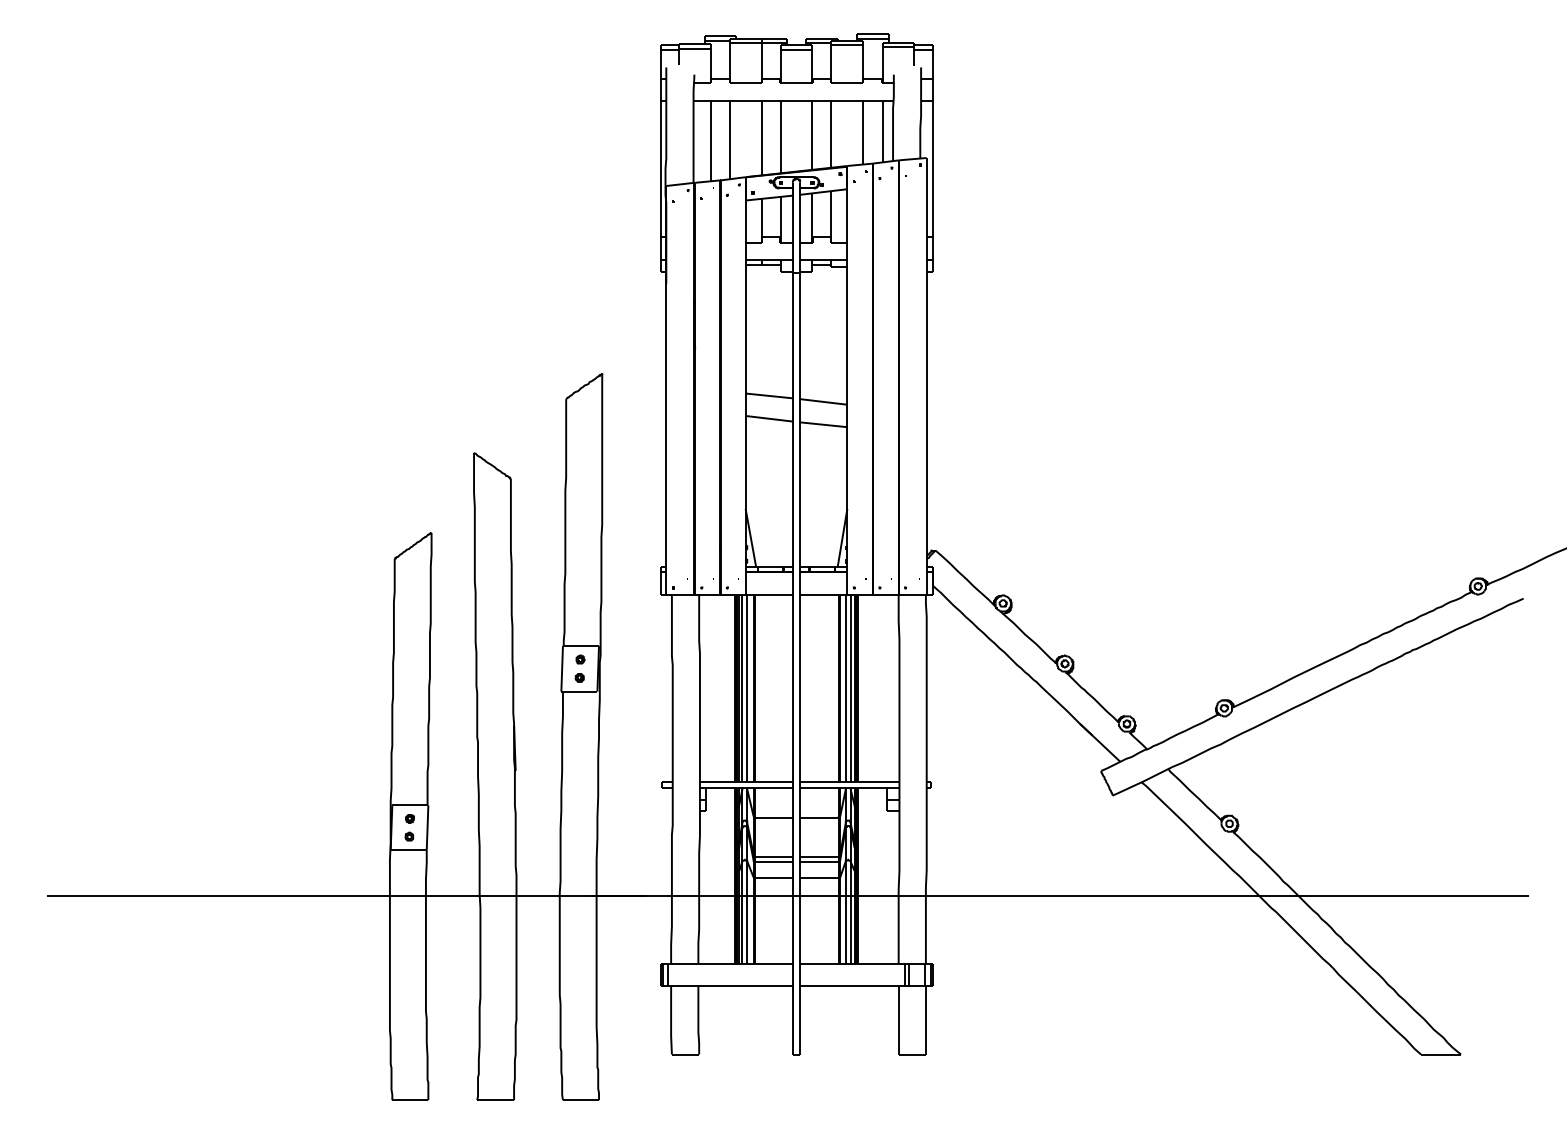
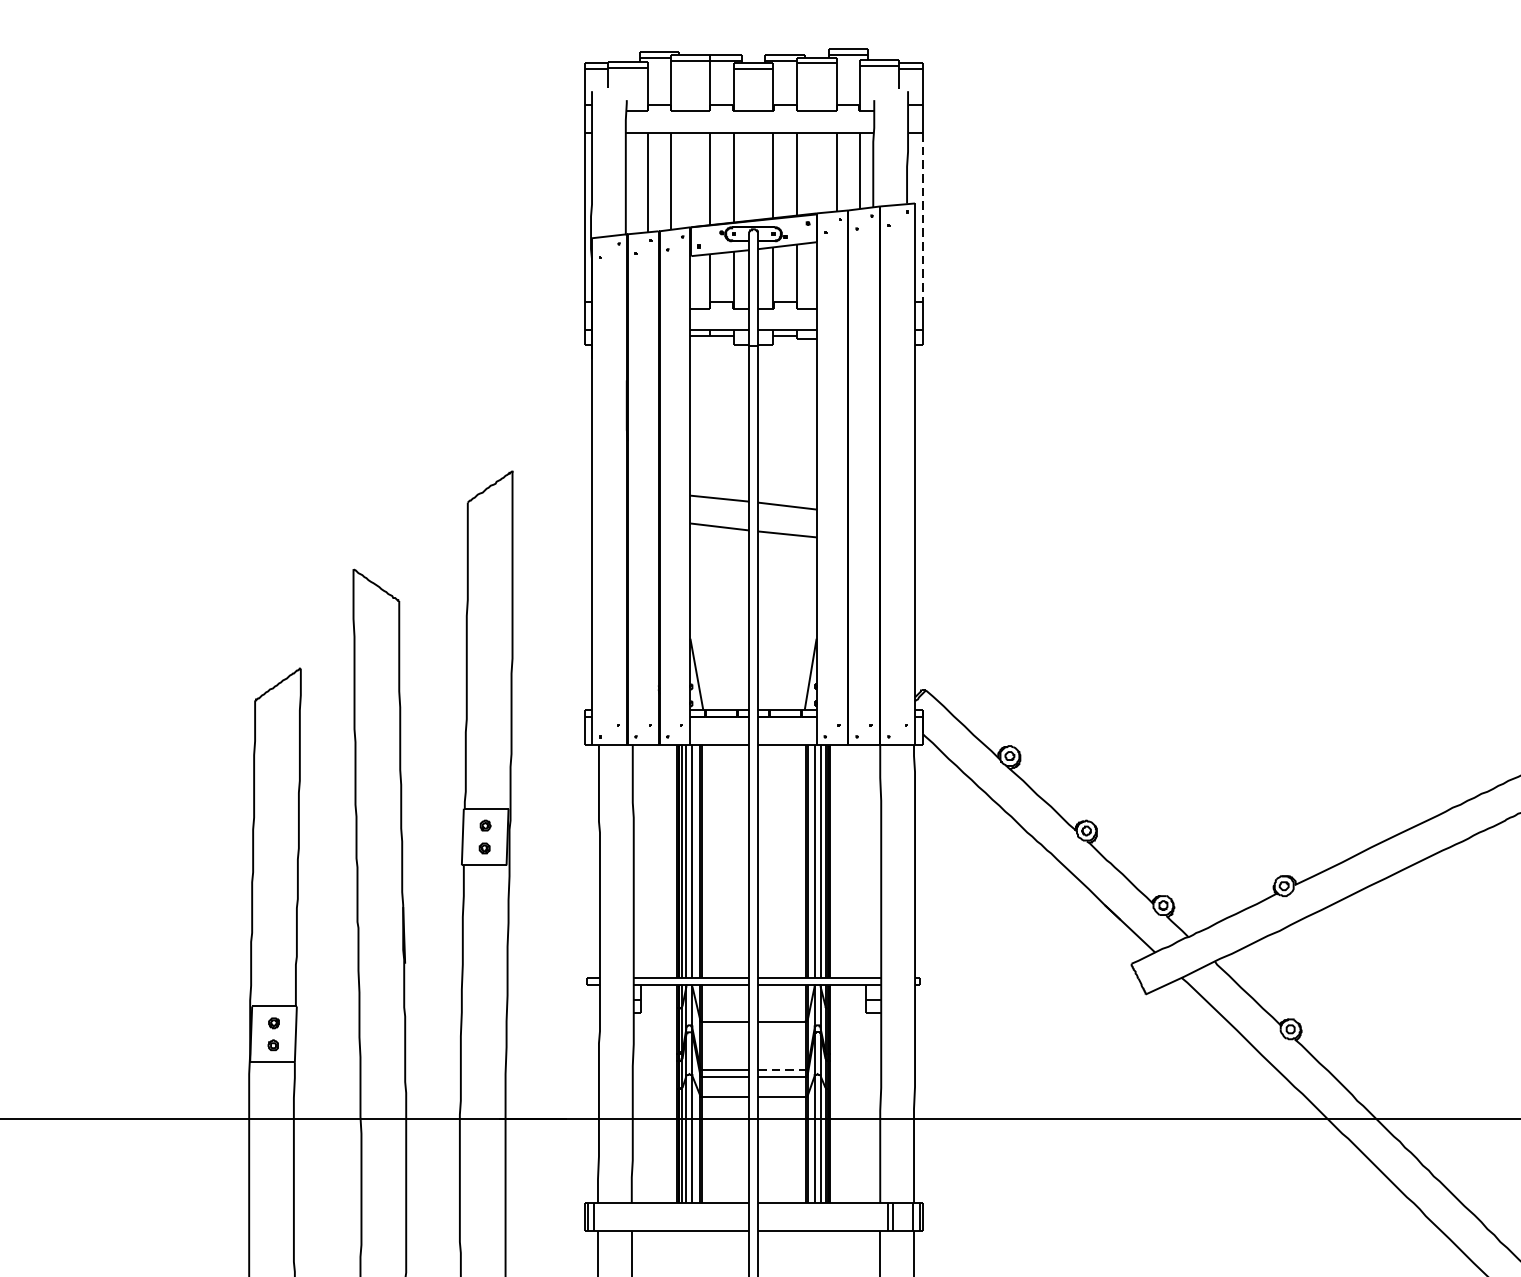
line: (933, 169) -> (923, 217), solid -> dashed
line: (819, 856) -> (782, 1069), solid -> dashed

